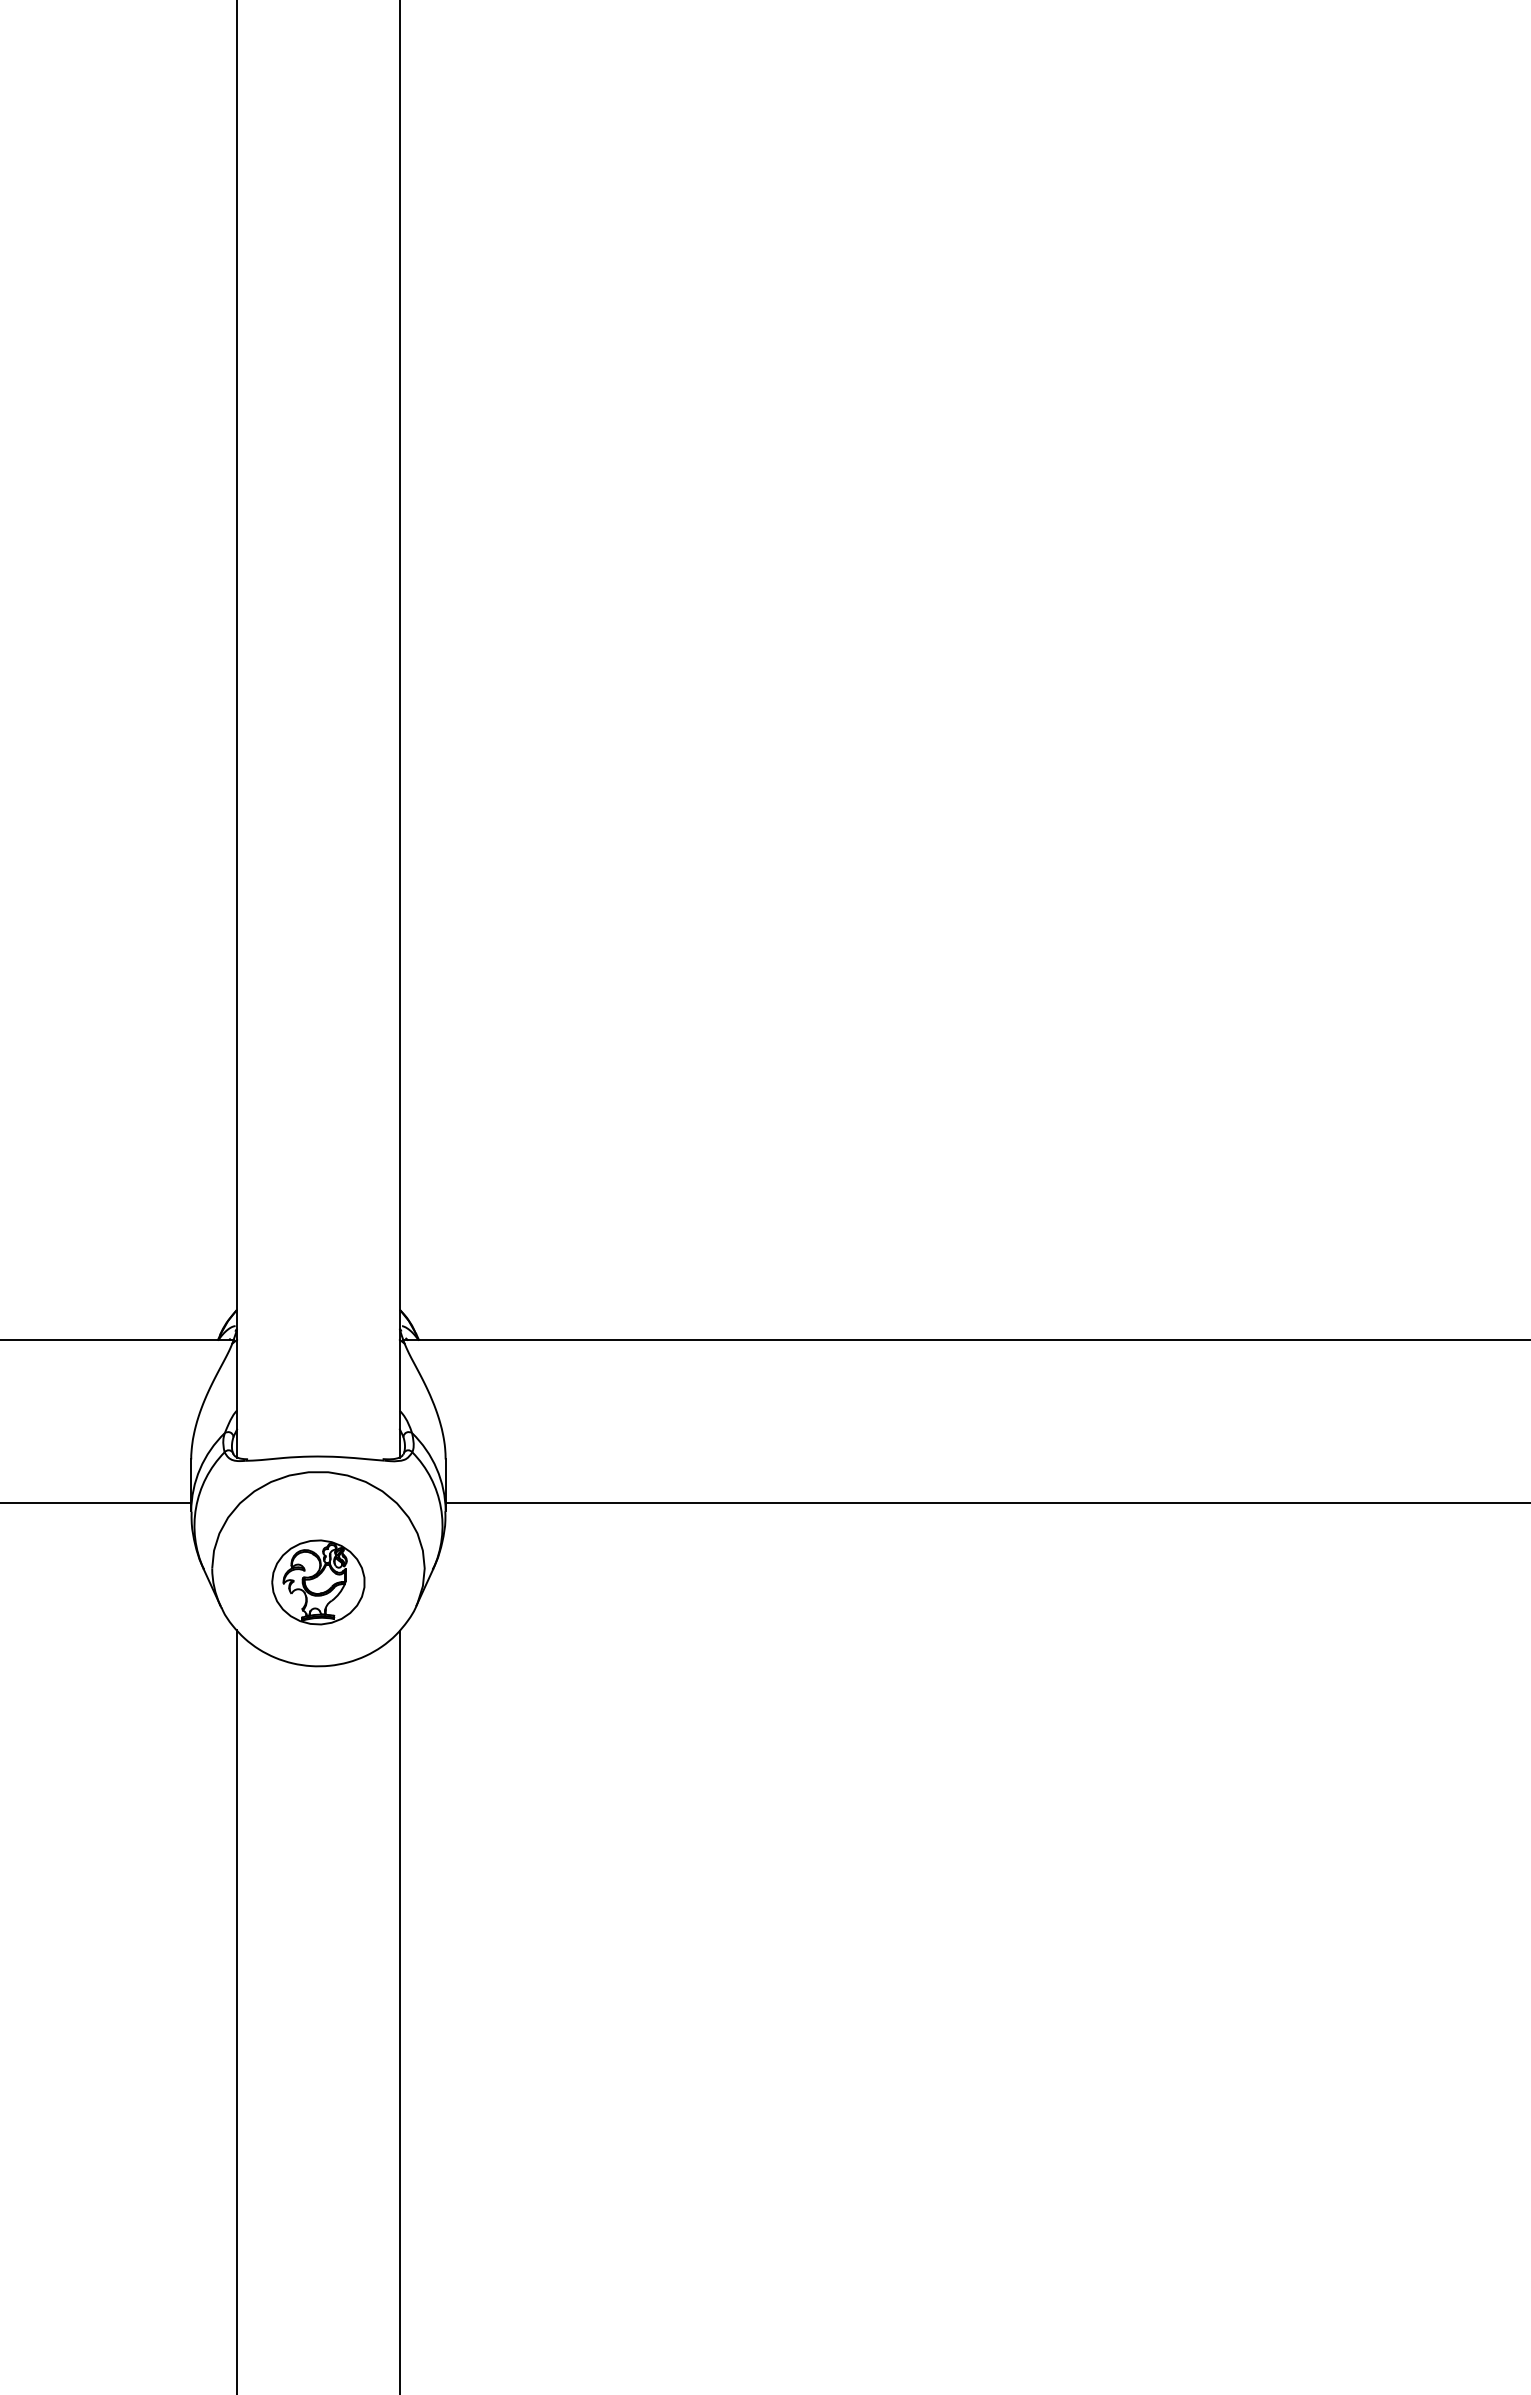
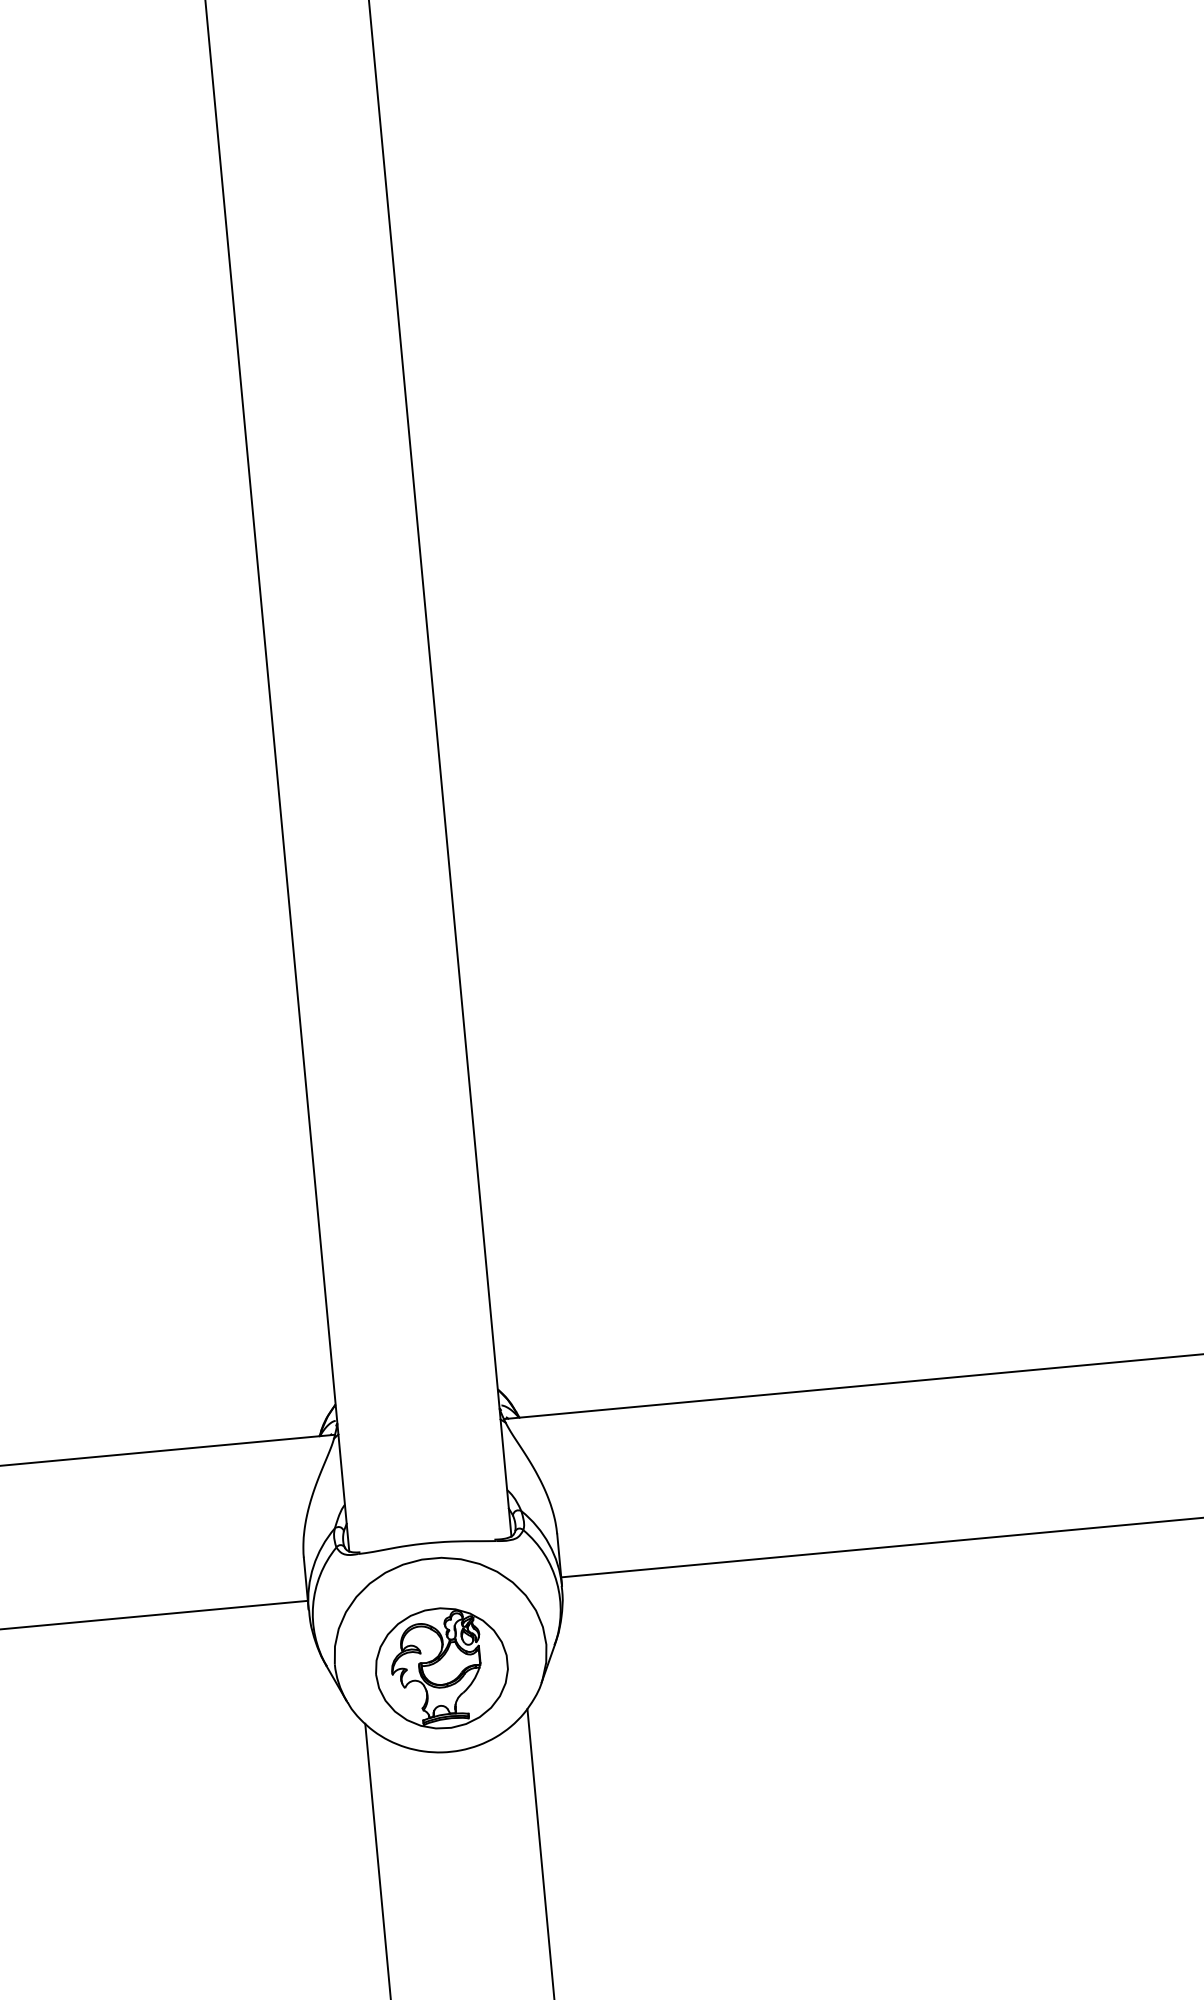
part: (318, 1582) -> (441, 1668), size x1.43

